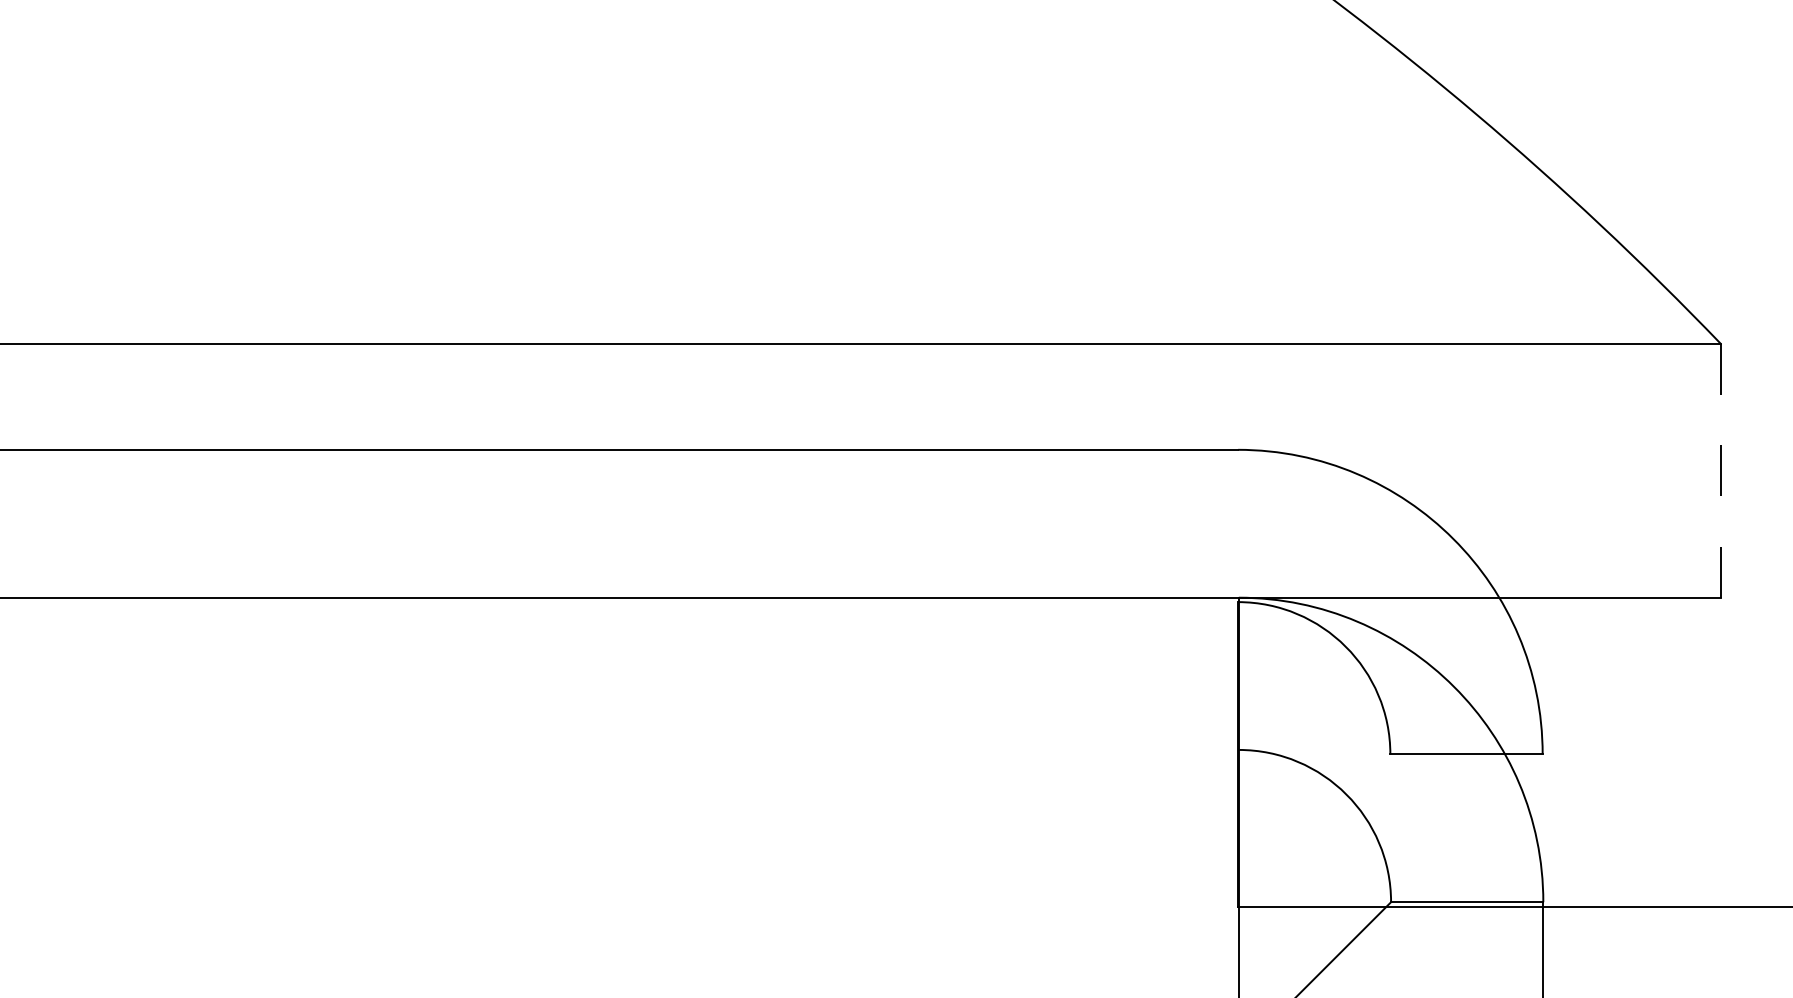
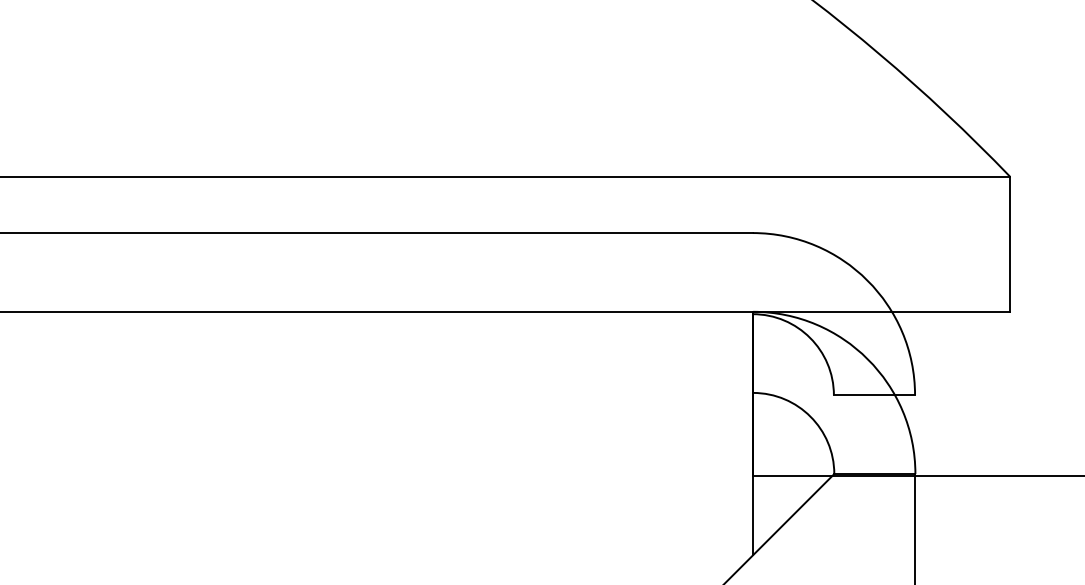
line: (1721, 471) -> (1010, 244), dashed -> solid

